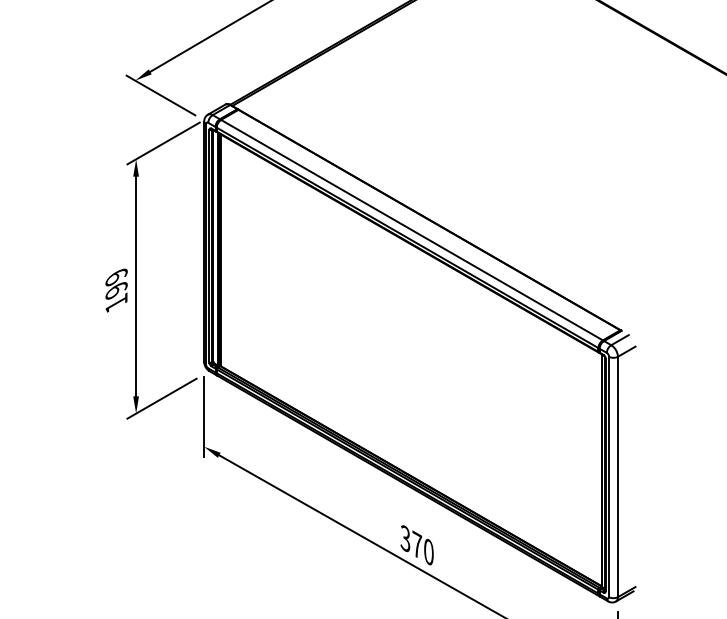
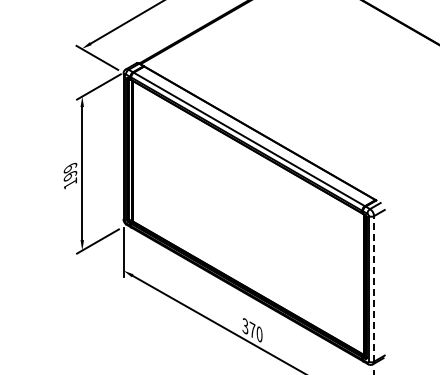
line: (618, 476) -> (374, 288), solid -> dashed

